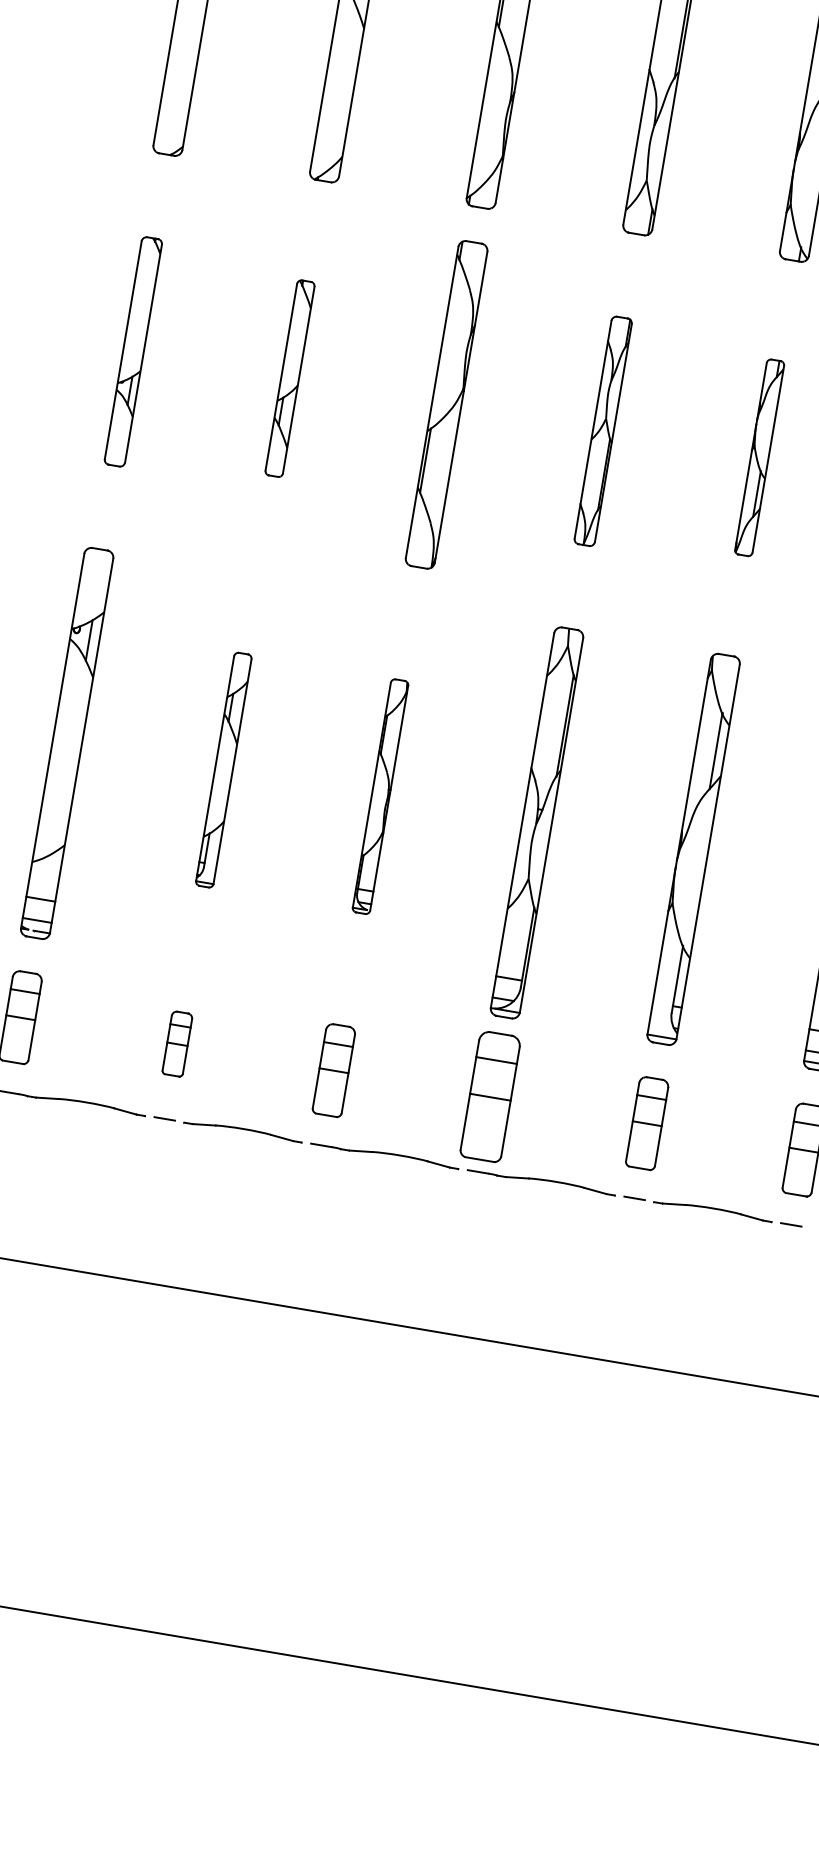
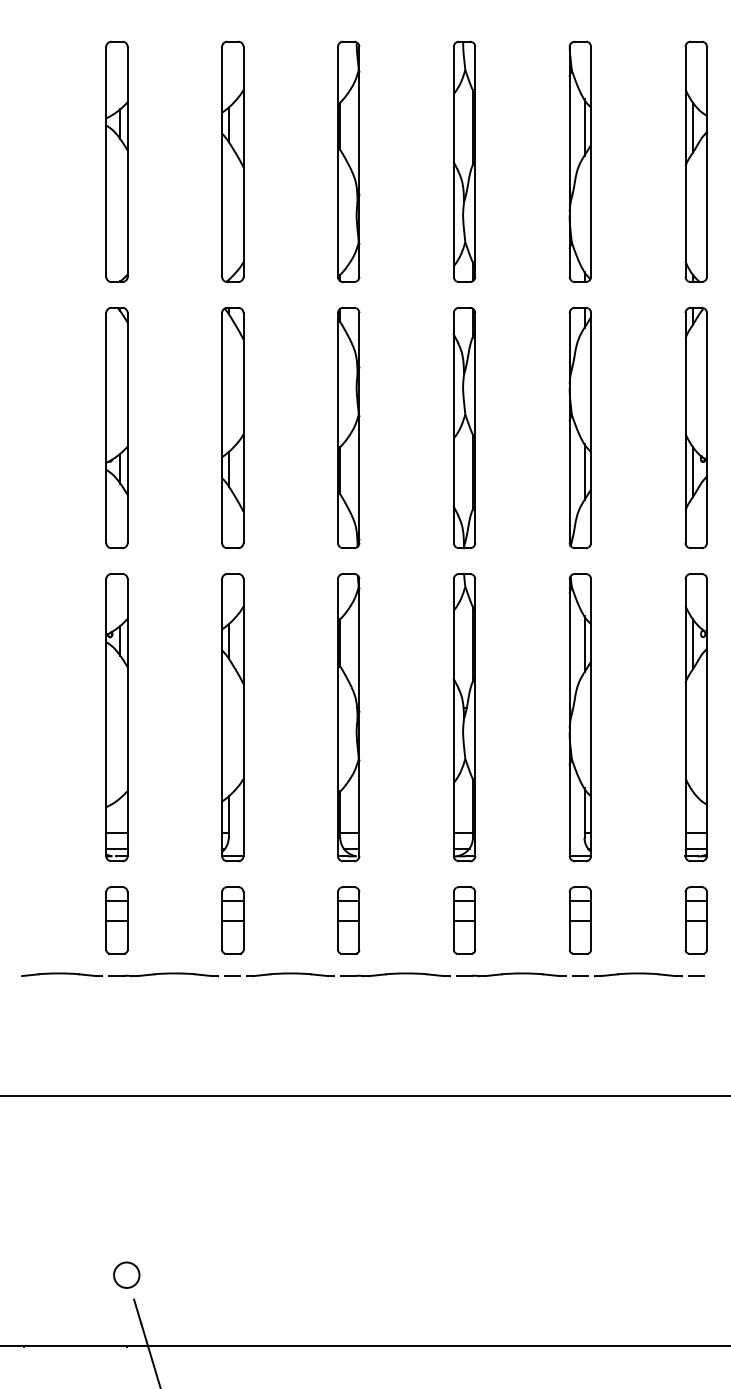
part: (132, 351) -> (116, 427), size x1.43
part: (289, 378) -> (232, 428), size x1.67
part: (603, 430) -> (464, 427), size x1.43
part: (758, 456) -> (579, 427), size x1.67
part: (223, 769) -> (232, 717), size x1.67
part: (380, 796) -> (348, 717), size x1.67
part: (176, 1044) -> (232, 920), size x1.43
part: (490, 1097) -> (464, 920), size x0.71

